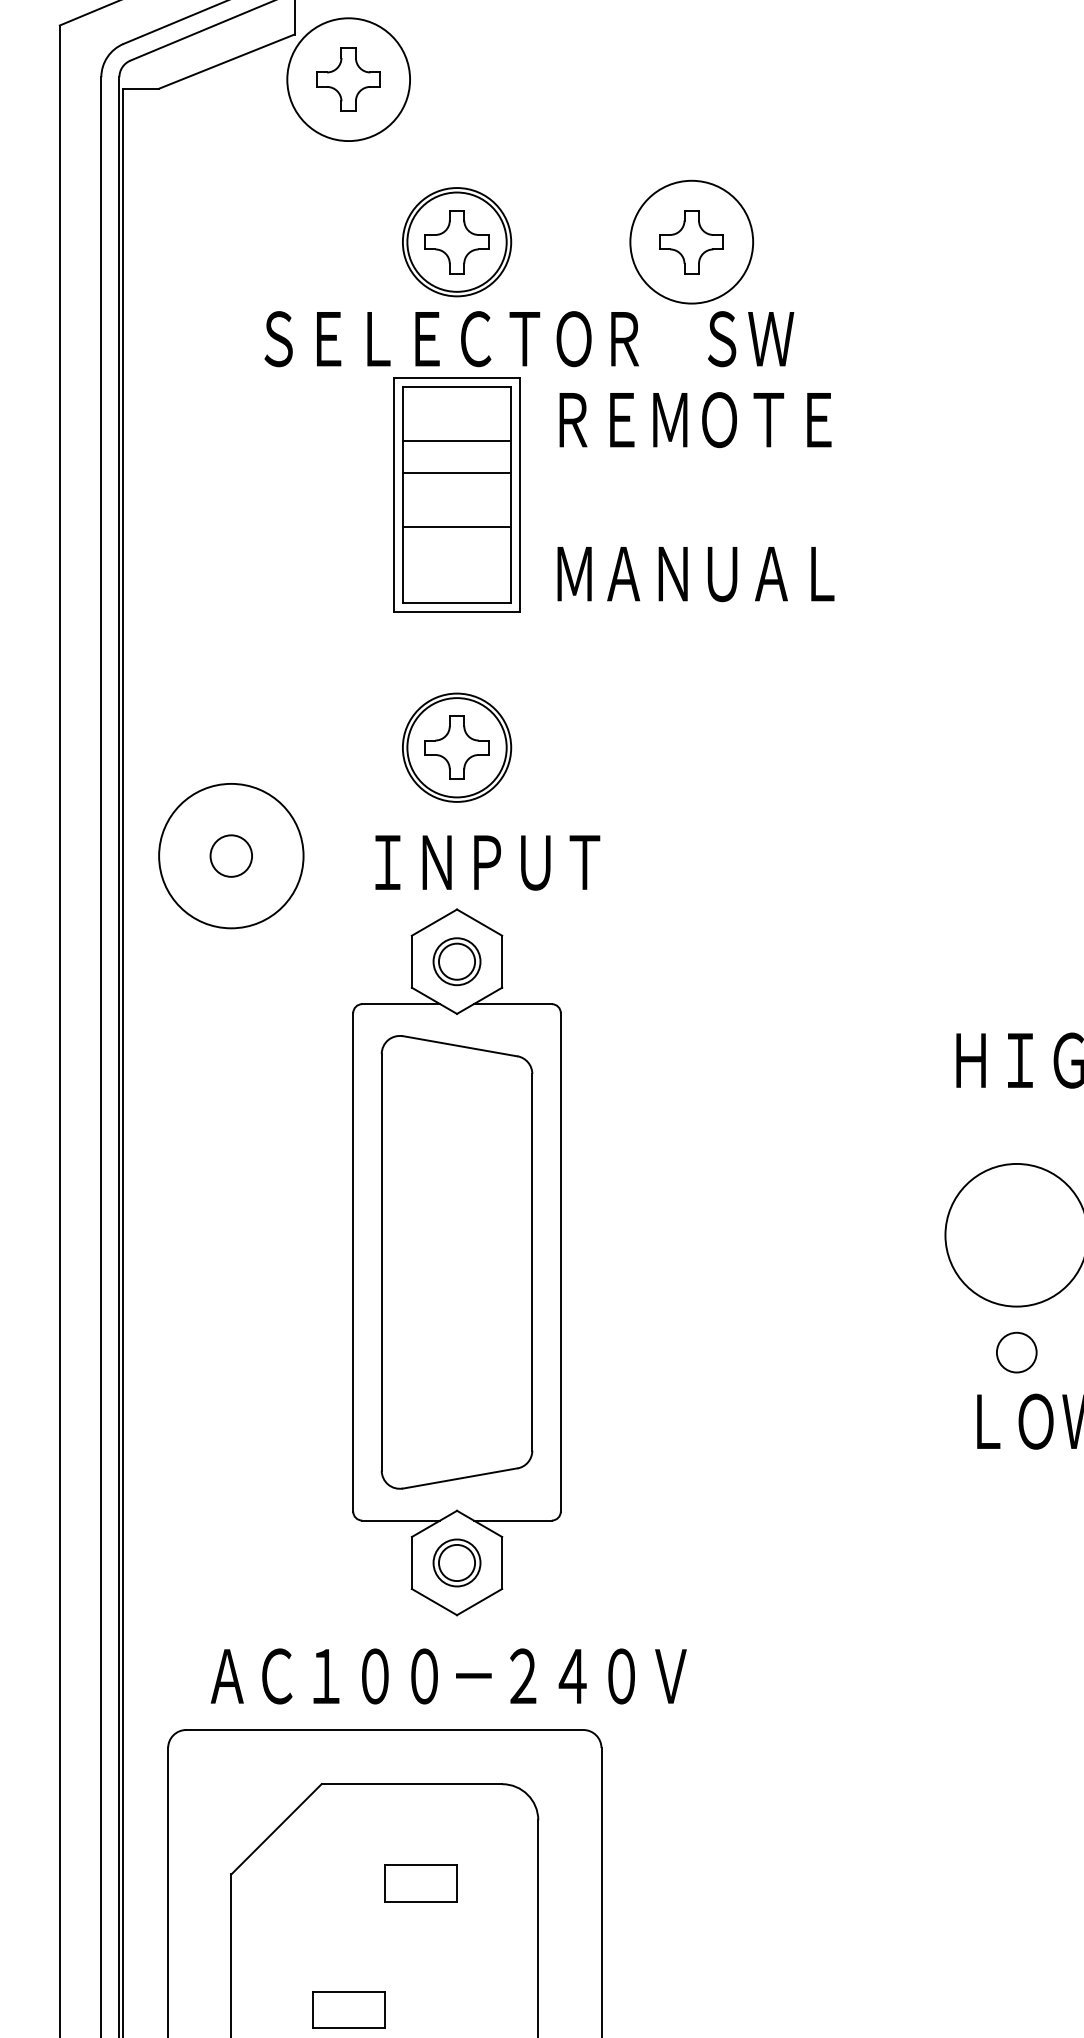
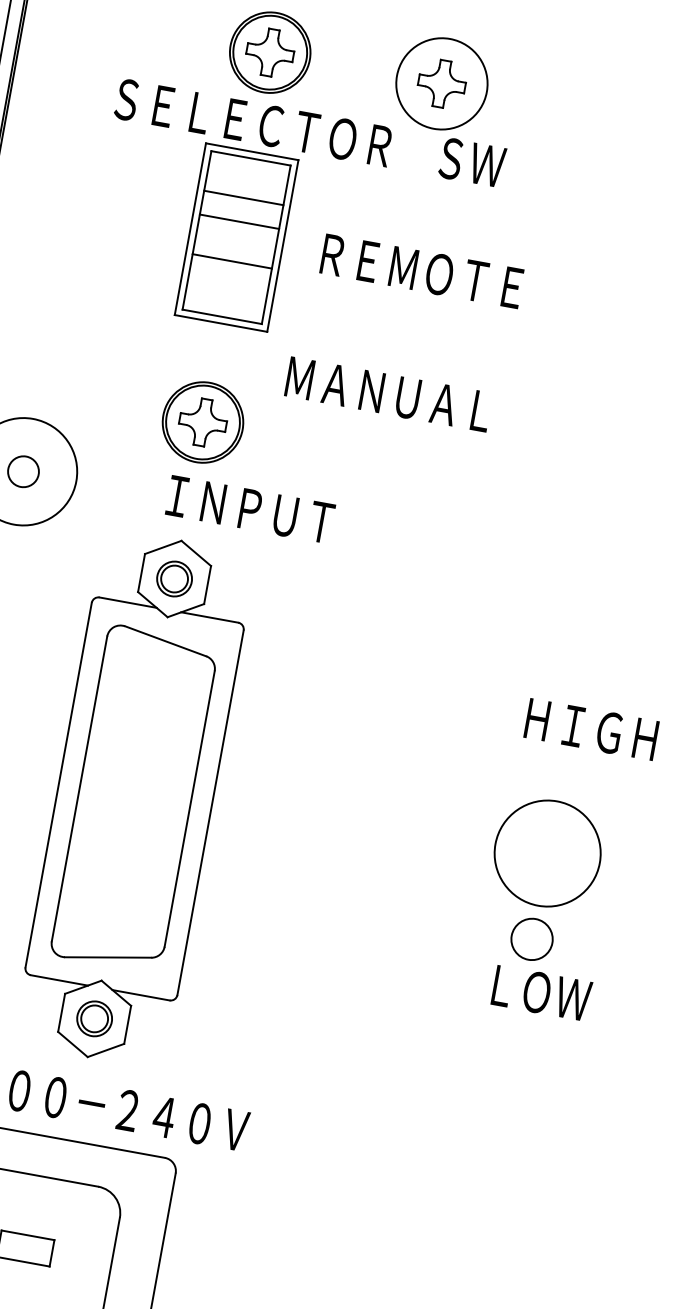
text: (695, 420) -> (421, 271), moved
text: (695, 574) -> (388, 394), moved
text: (487, 862) -> (250, 509), moved
circle: (1016, 1352) -> (531, 939), size x1.4

